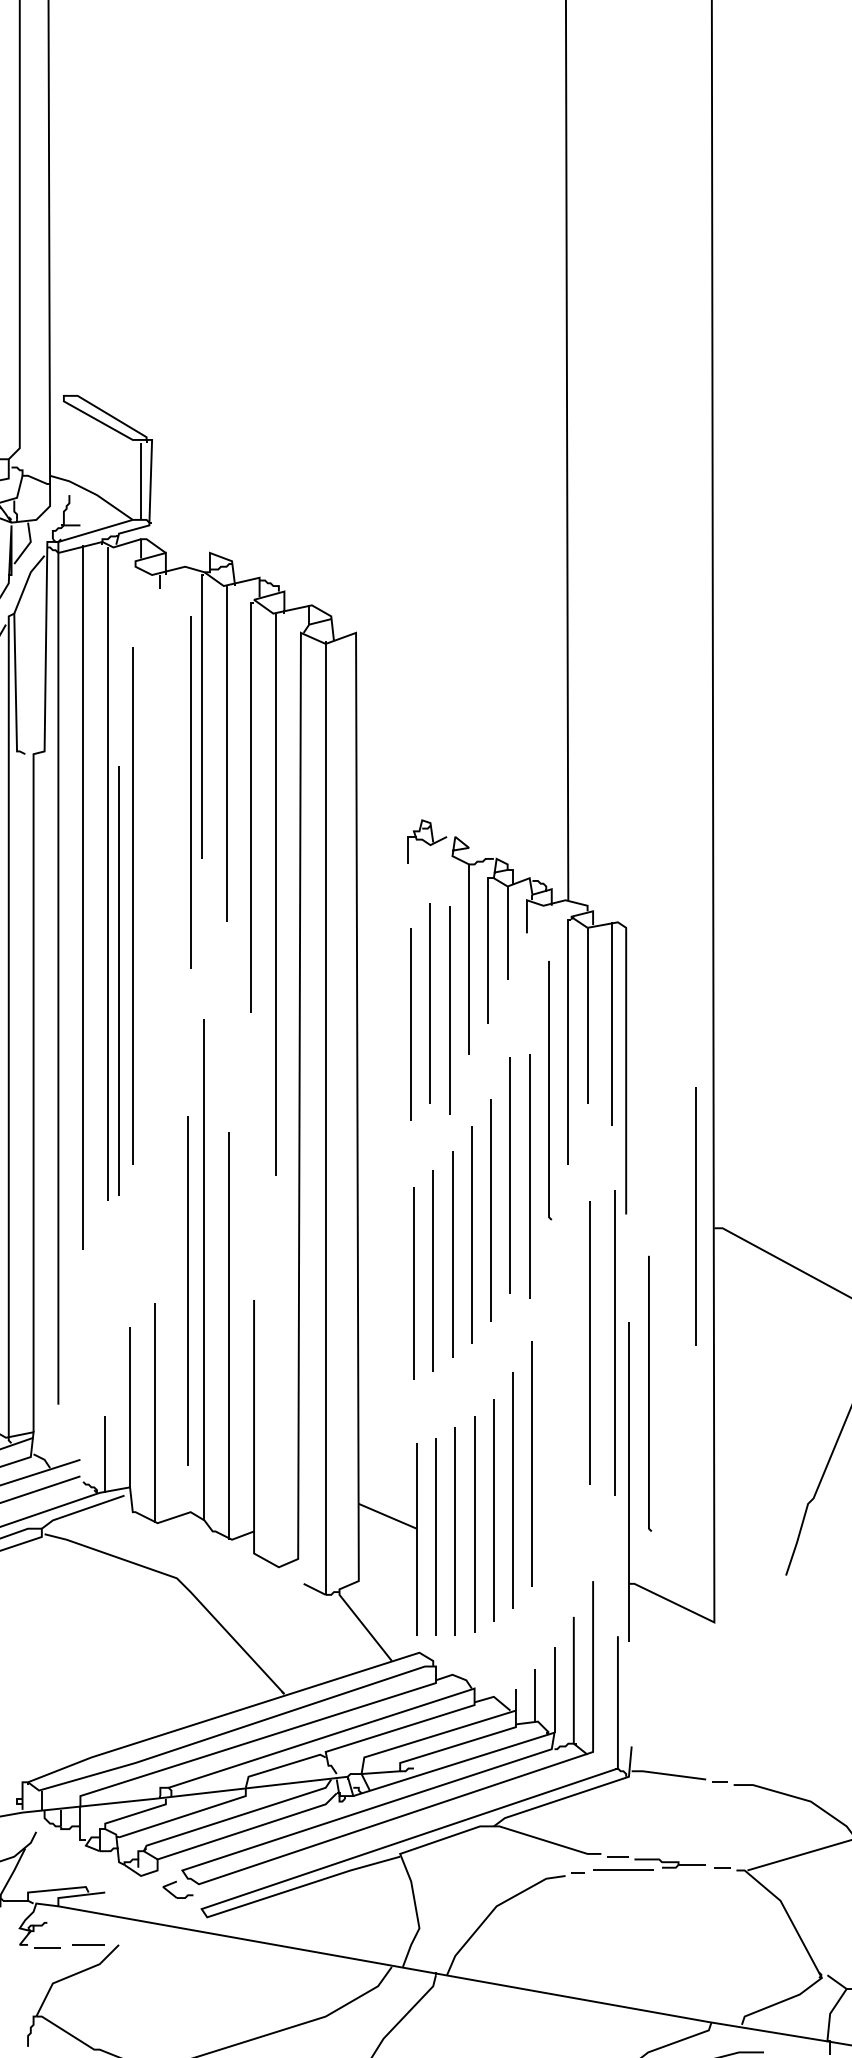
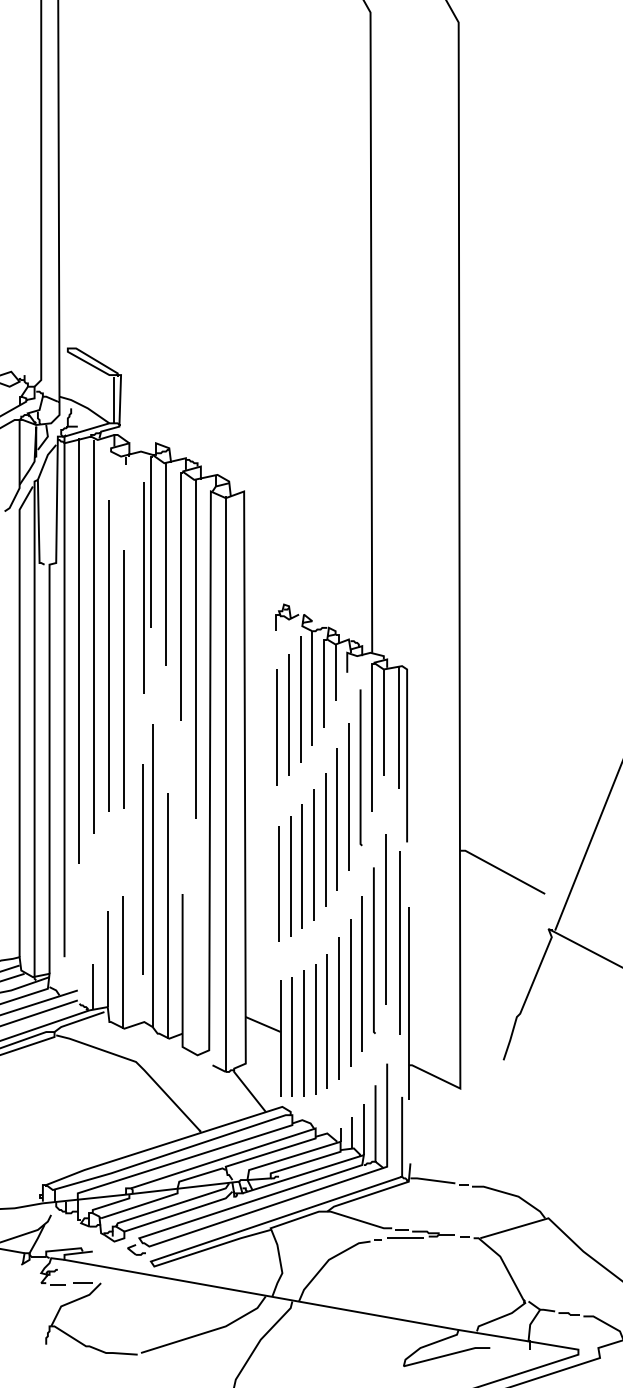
line: (118, 980) -> (123, 679), moved
line: (449, 1010) -> (300, 699), moved
line: (529, 1176) -> (348, 796), moved
line: (694, 1216) -> (361, 973), moved
line: (187, 1290) -> (142, 869), moved
line: (613, 1342) -> (399, 942), moved
line: (650, 1393) -> (374, 950), moved

